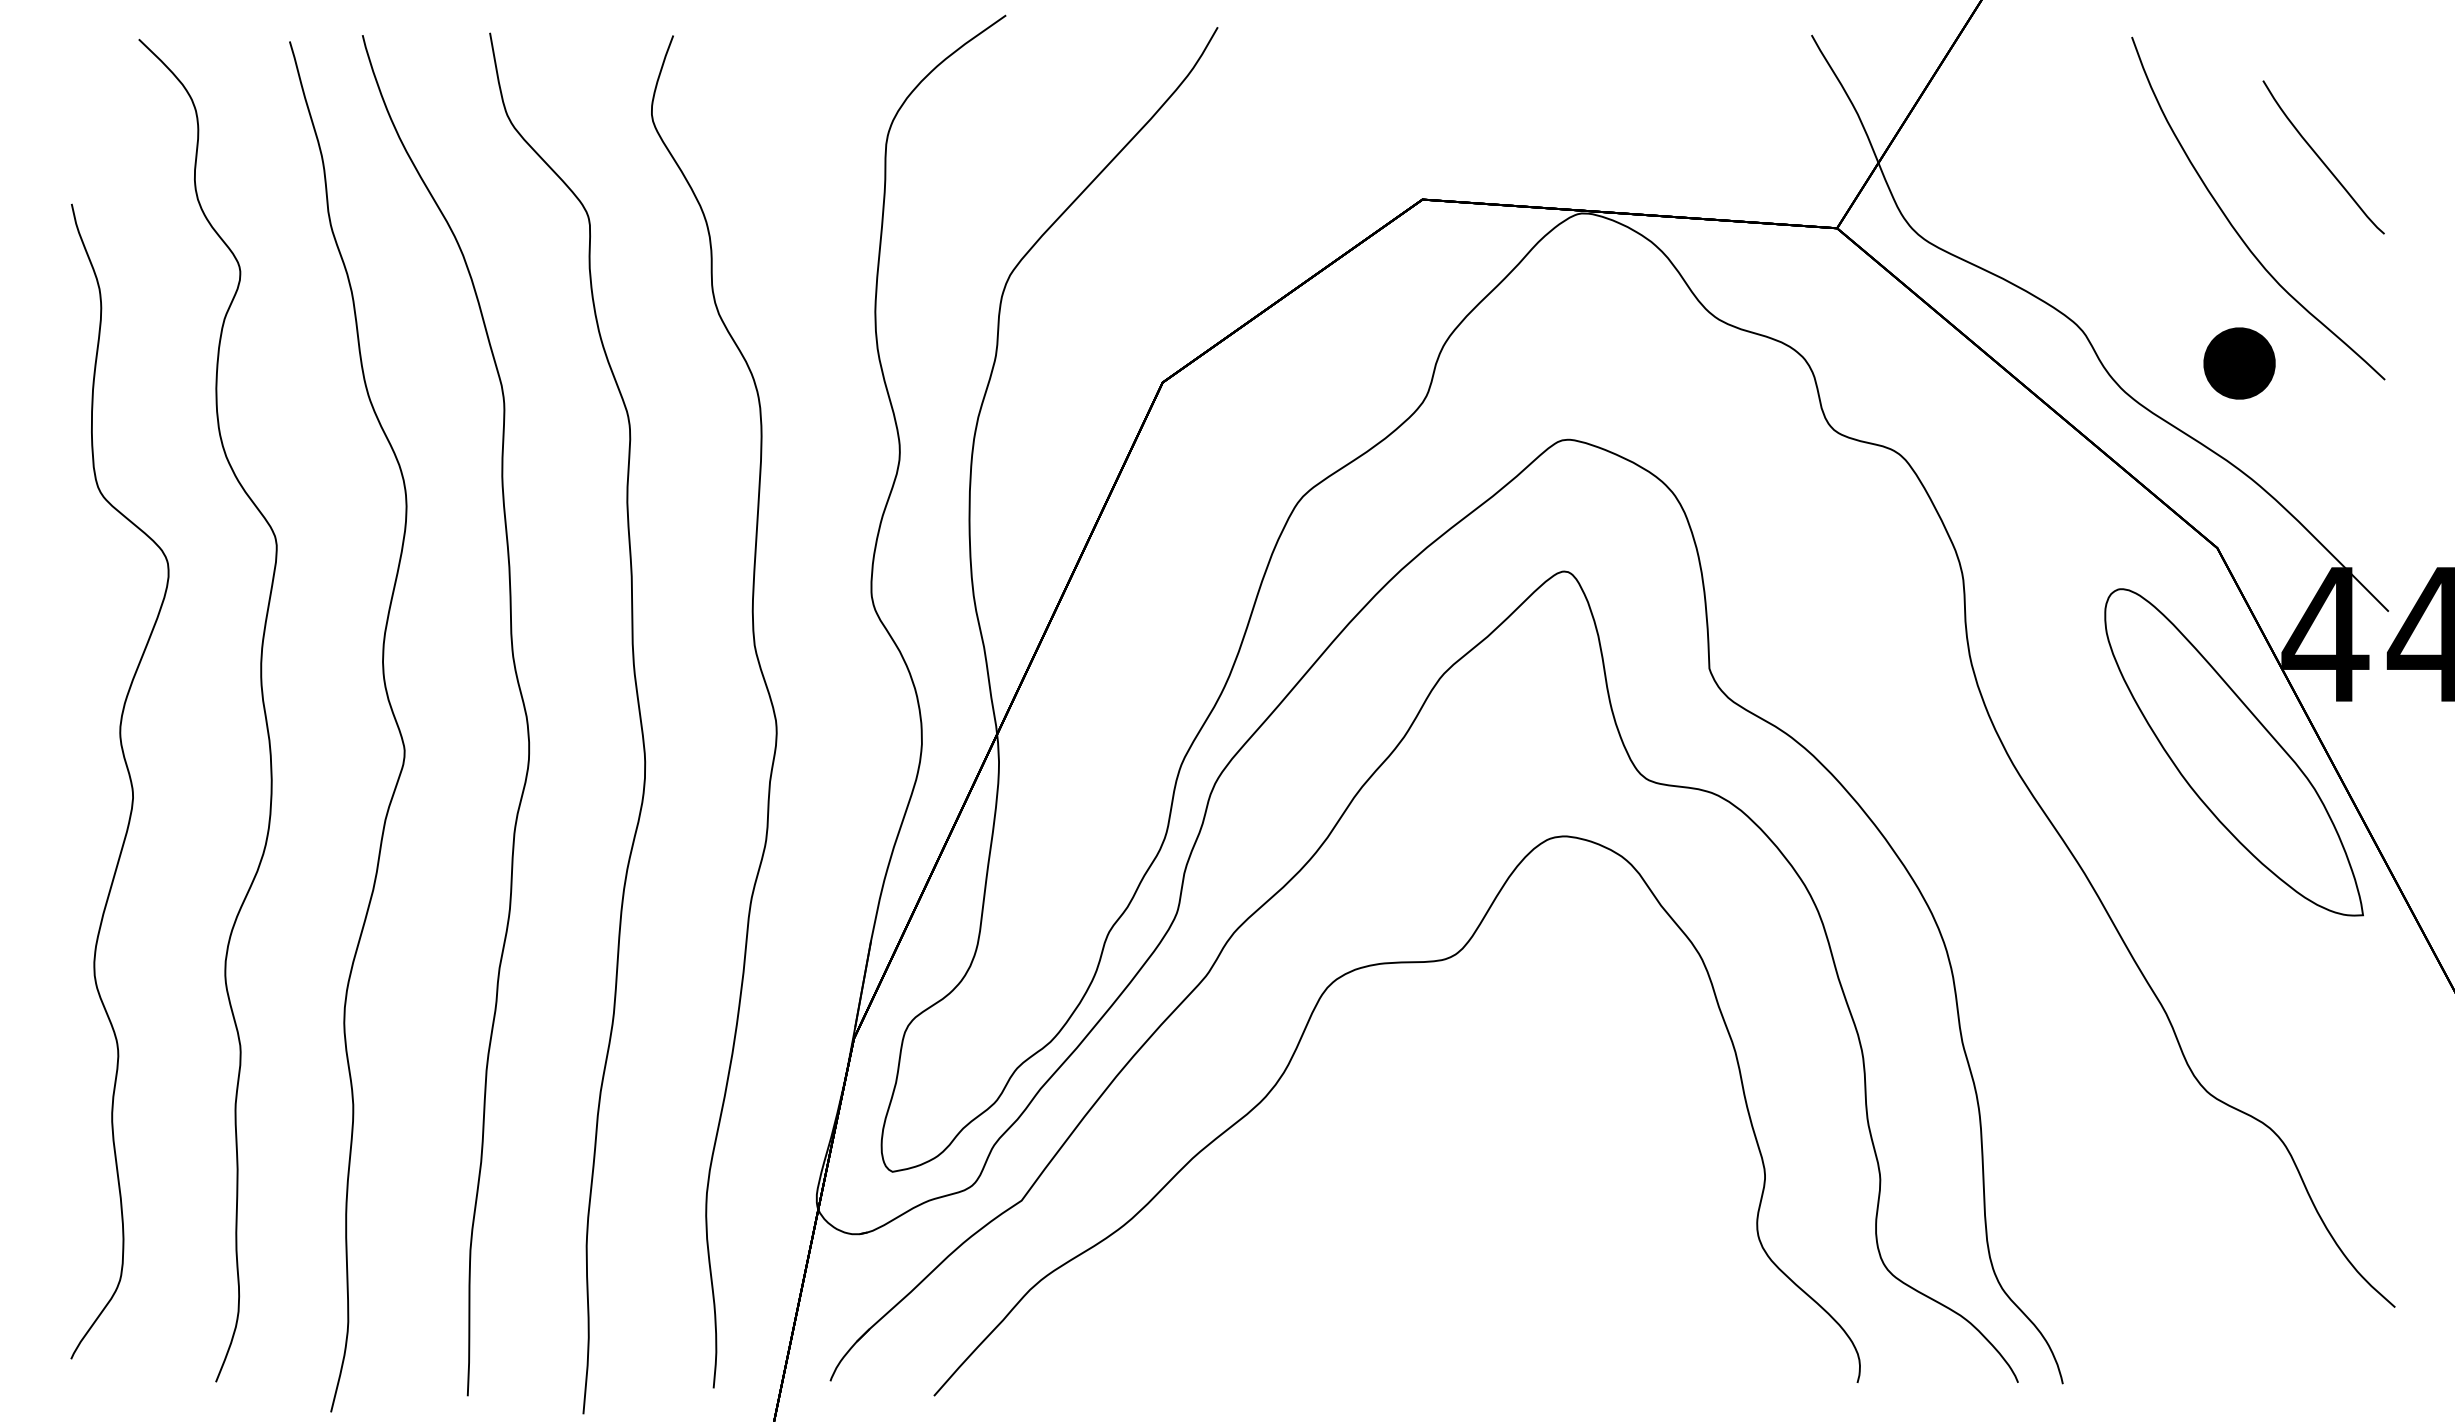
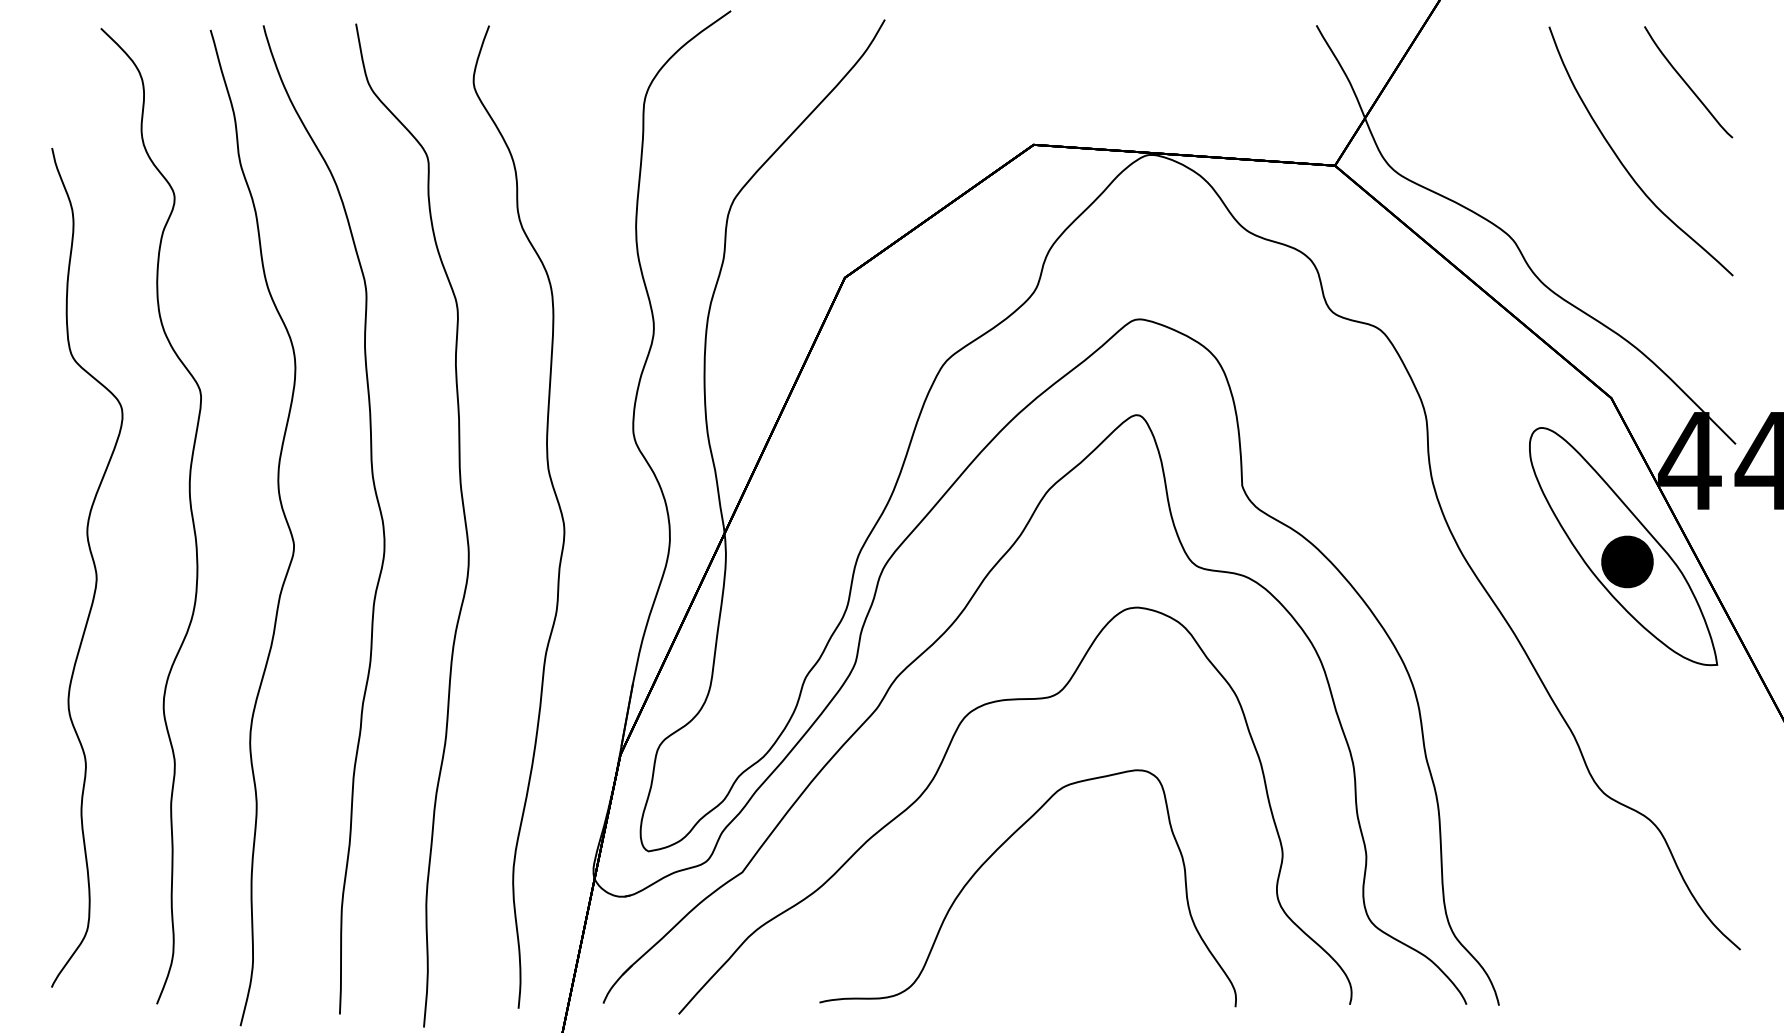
curve: (2321, 158) -> (1687, 83), moved
part: (2239, 363) -> (1627, 561), moved
part: (1367, 1175) -> (993, 854), added

